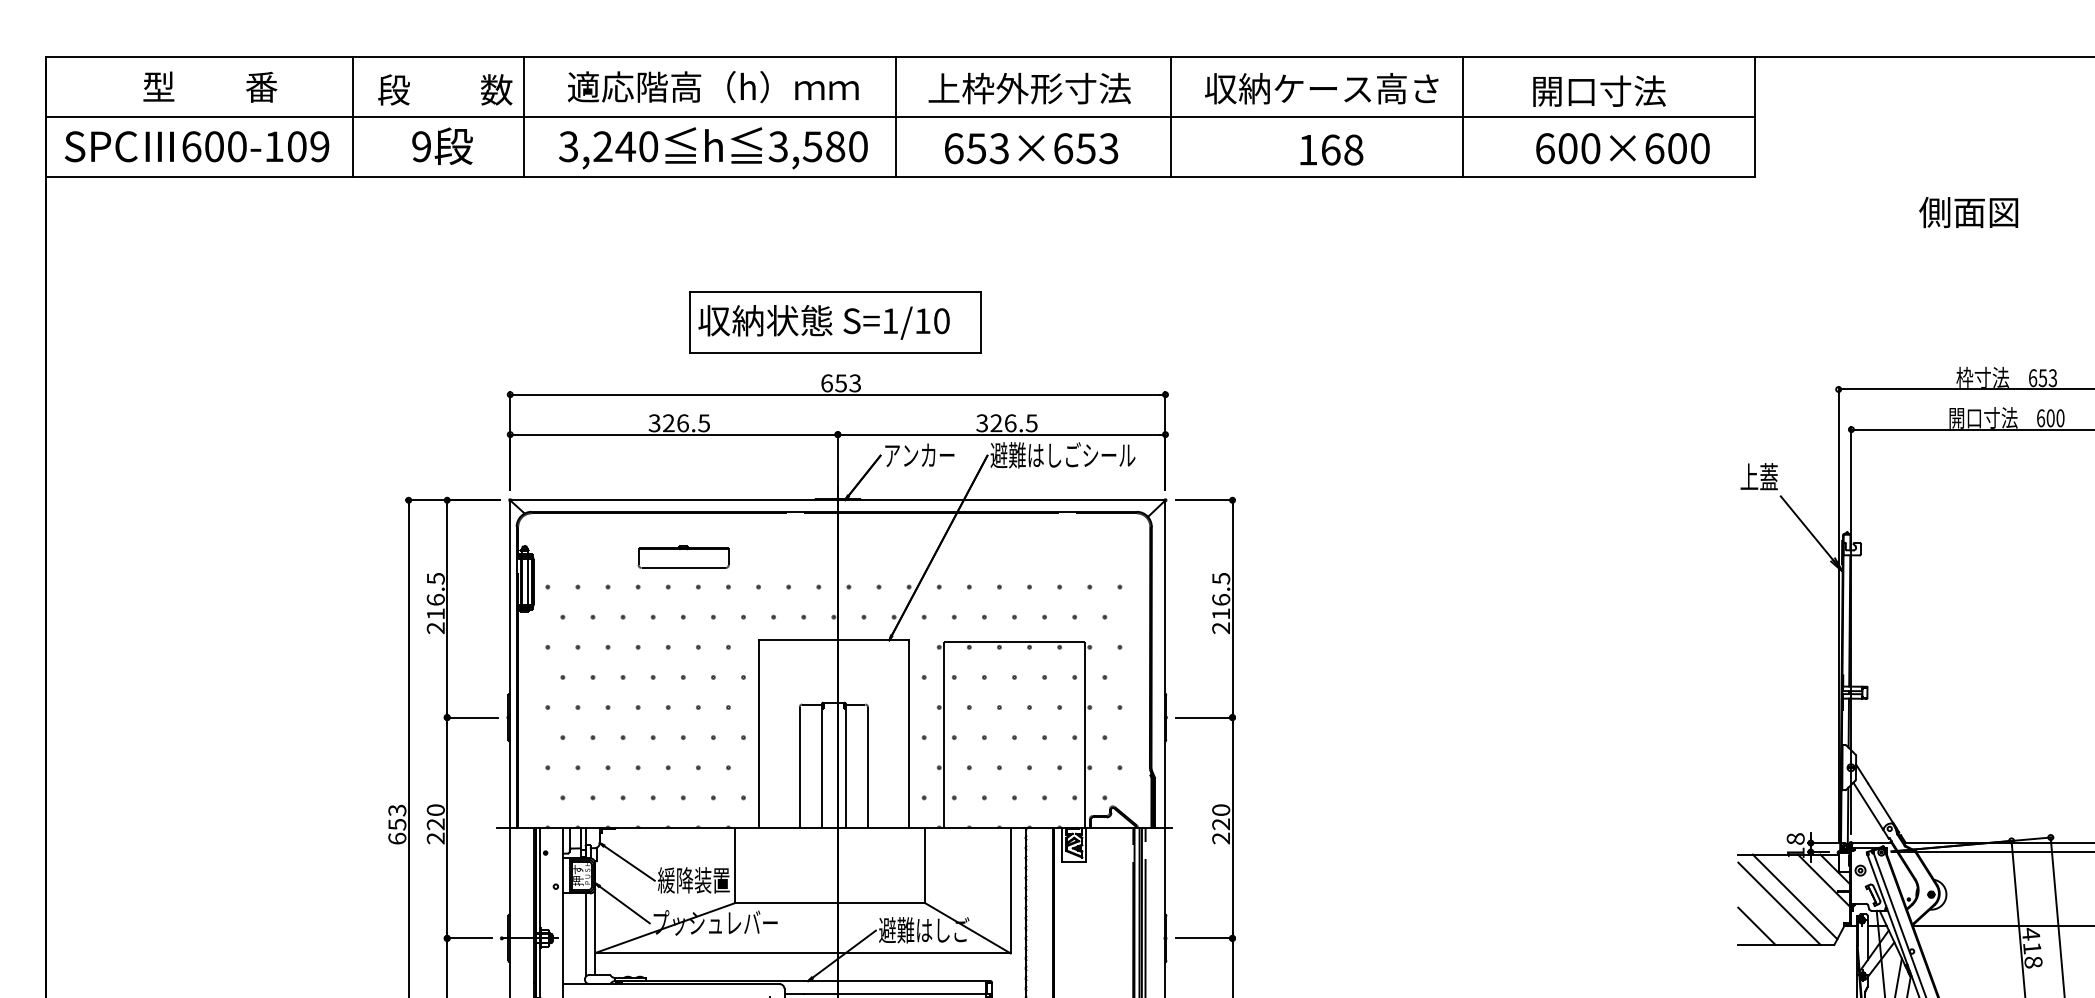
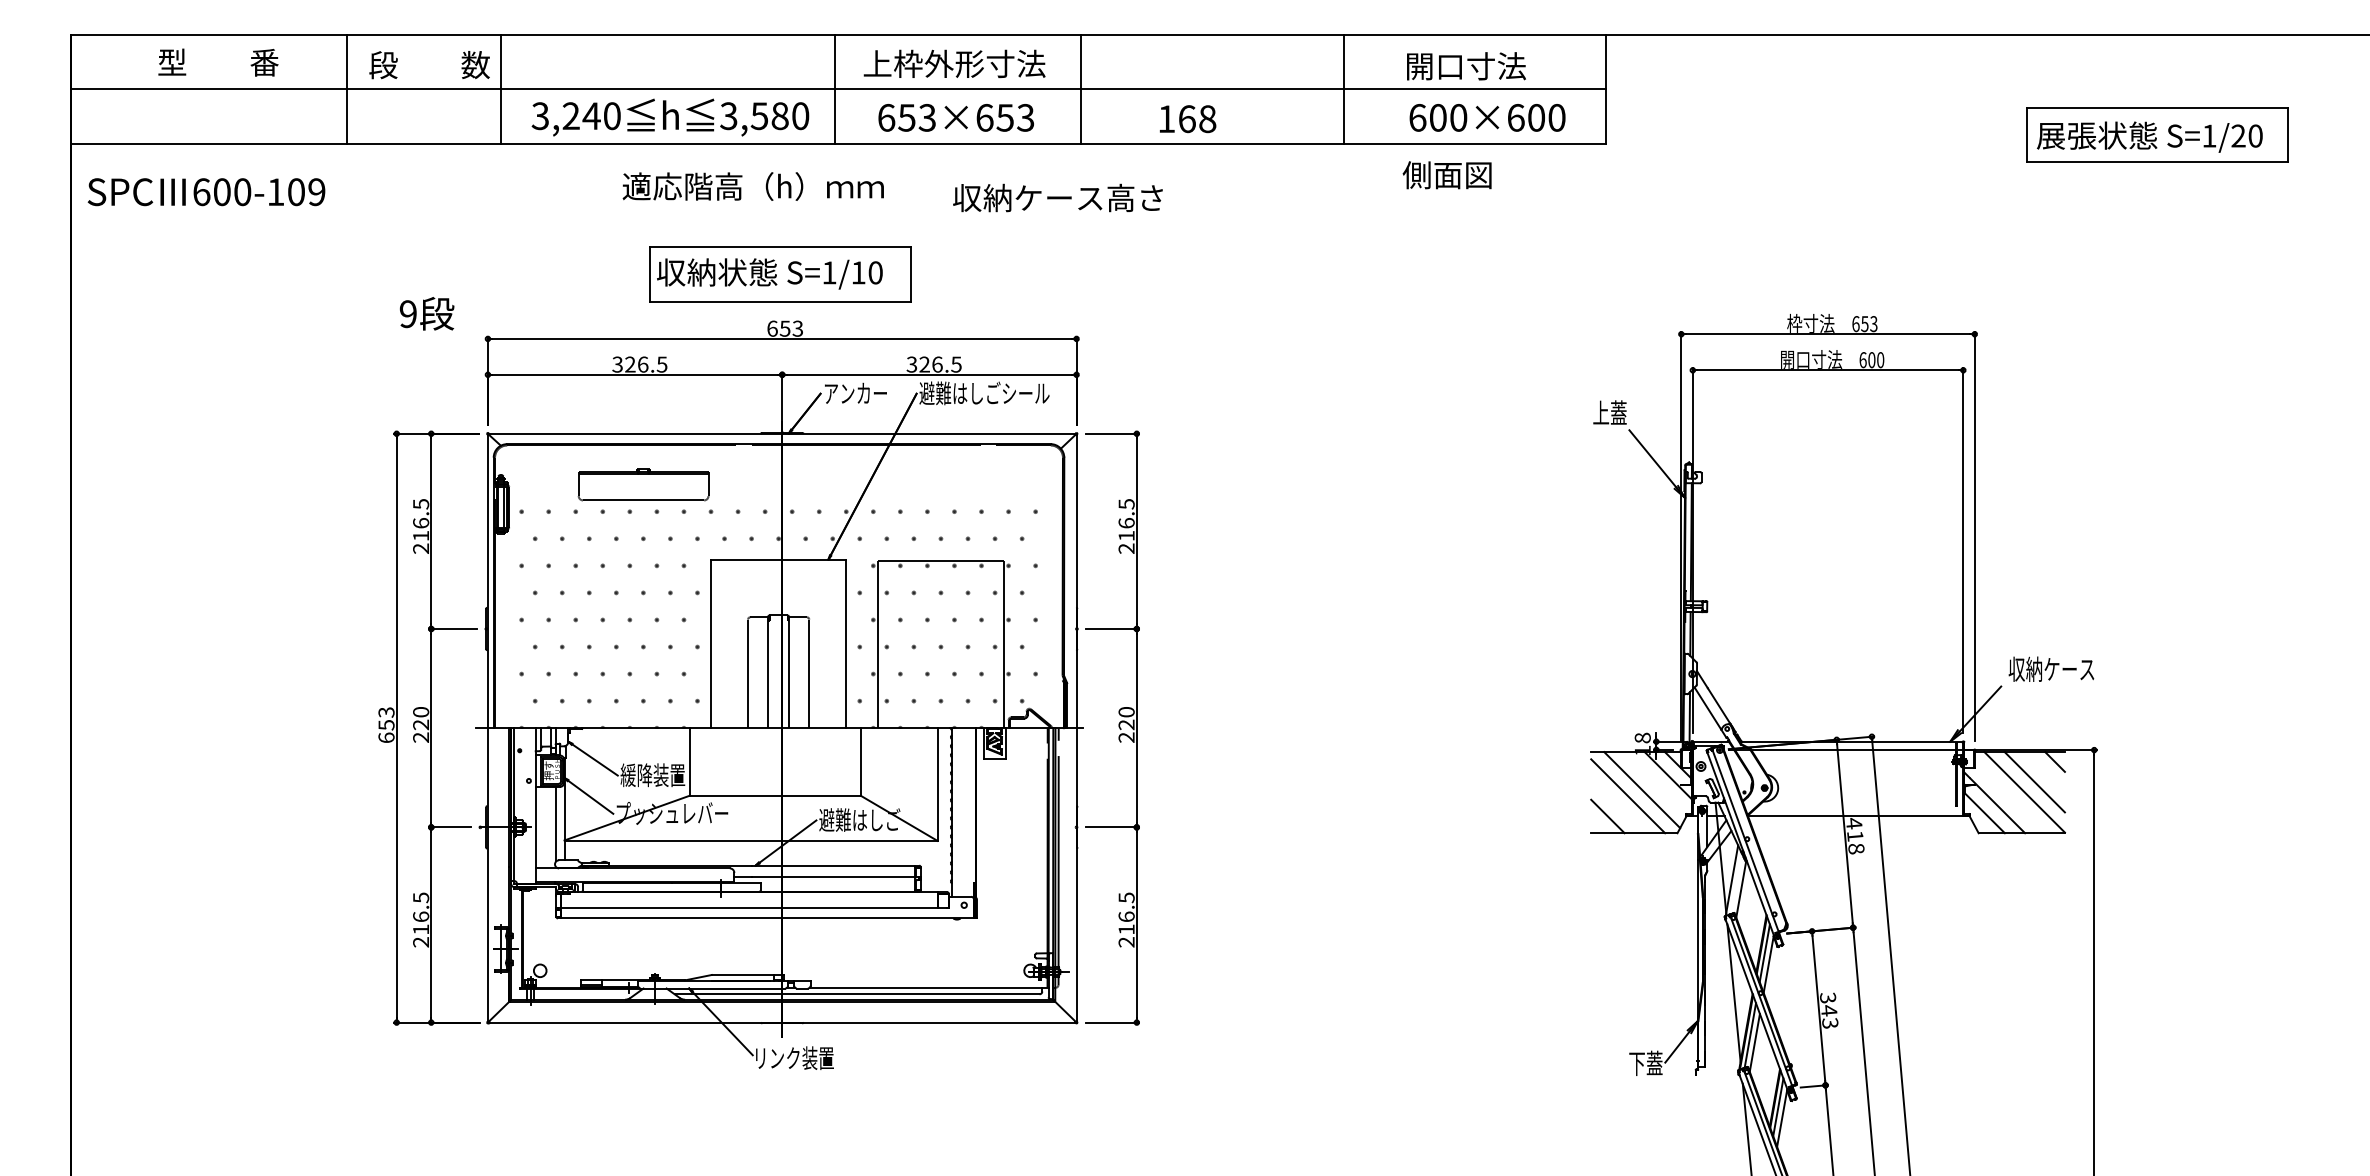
text: (712, 87) -> (752, 186), moved
text: (1321, 88) -> (1057, 197), moved
text: (442, 146) -> (427, 313), moved
text: (196, 147) -> (206, 192), moved
text: (1331, 150) -> (1187, 119), moved
text: (1967, 212) -> (1446, 175), moved
part: (683, 556) -> (643, 484), size x1.6

